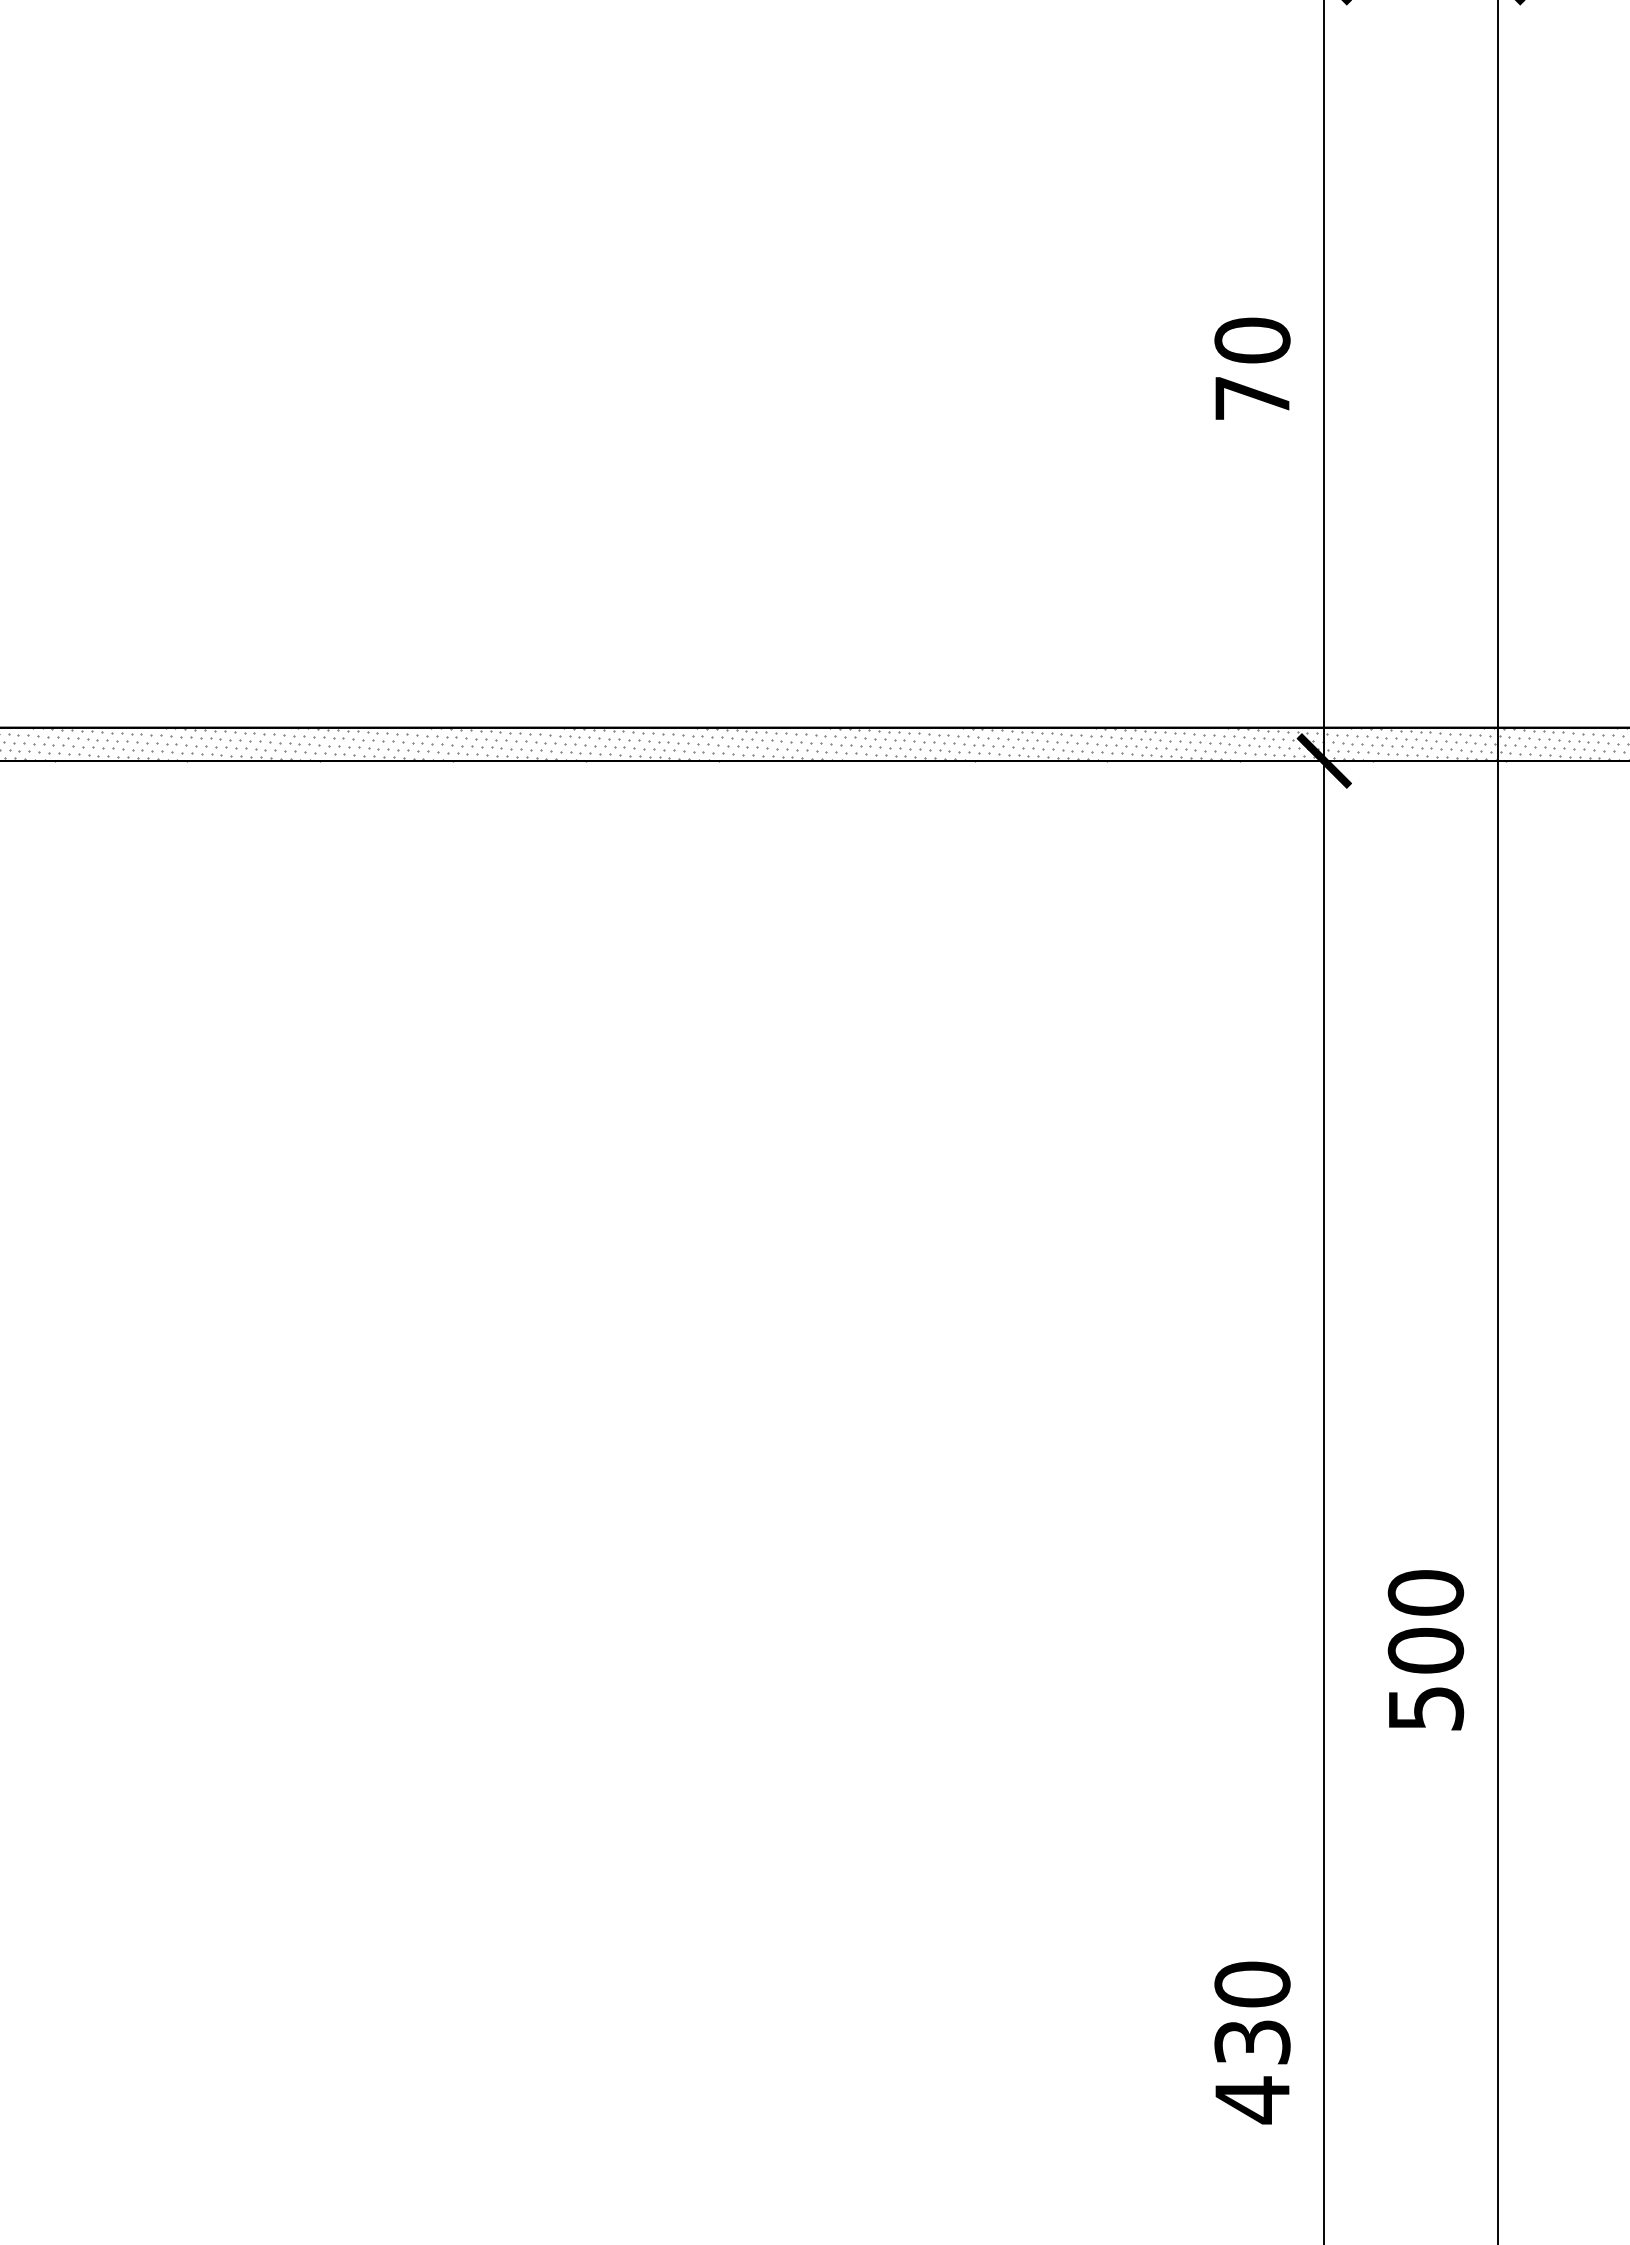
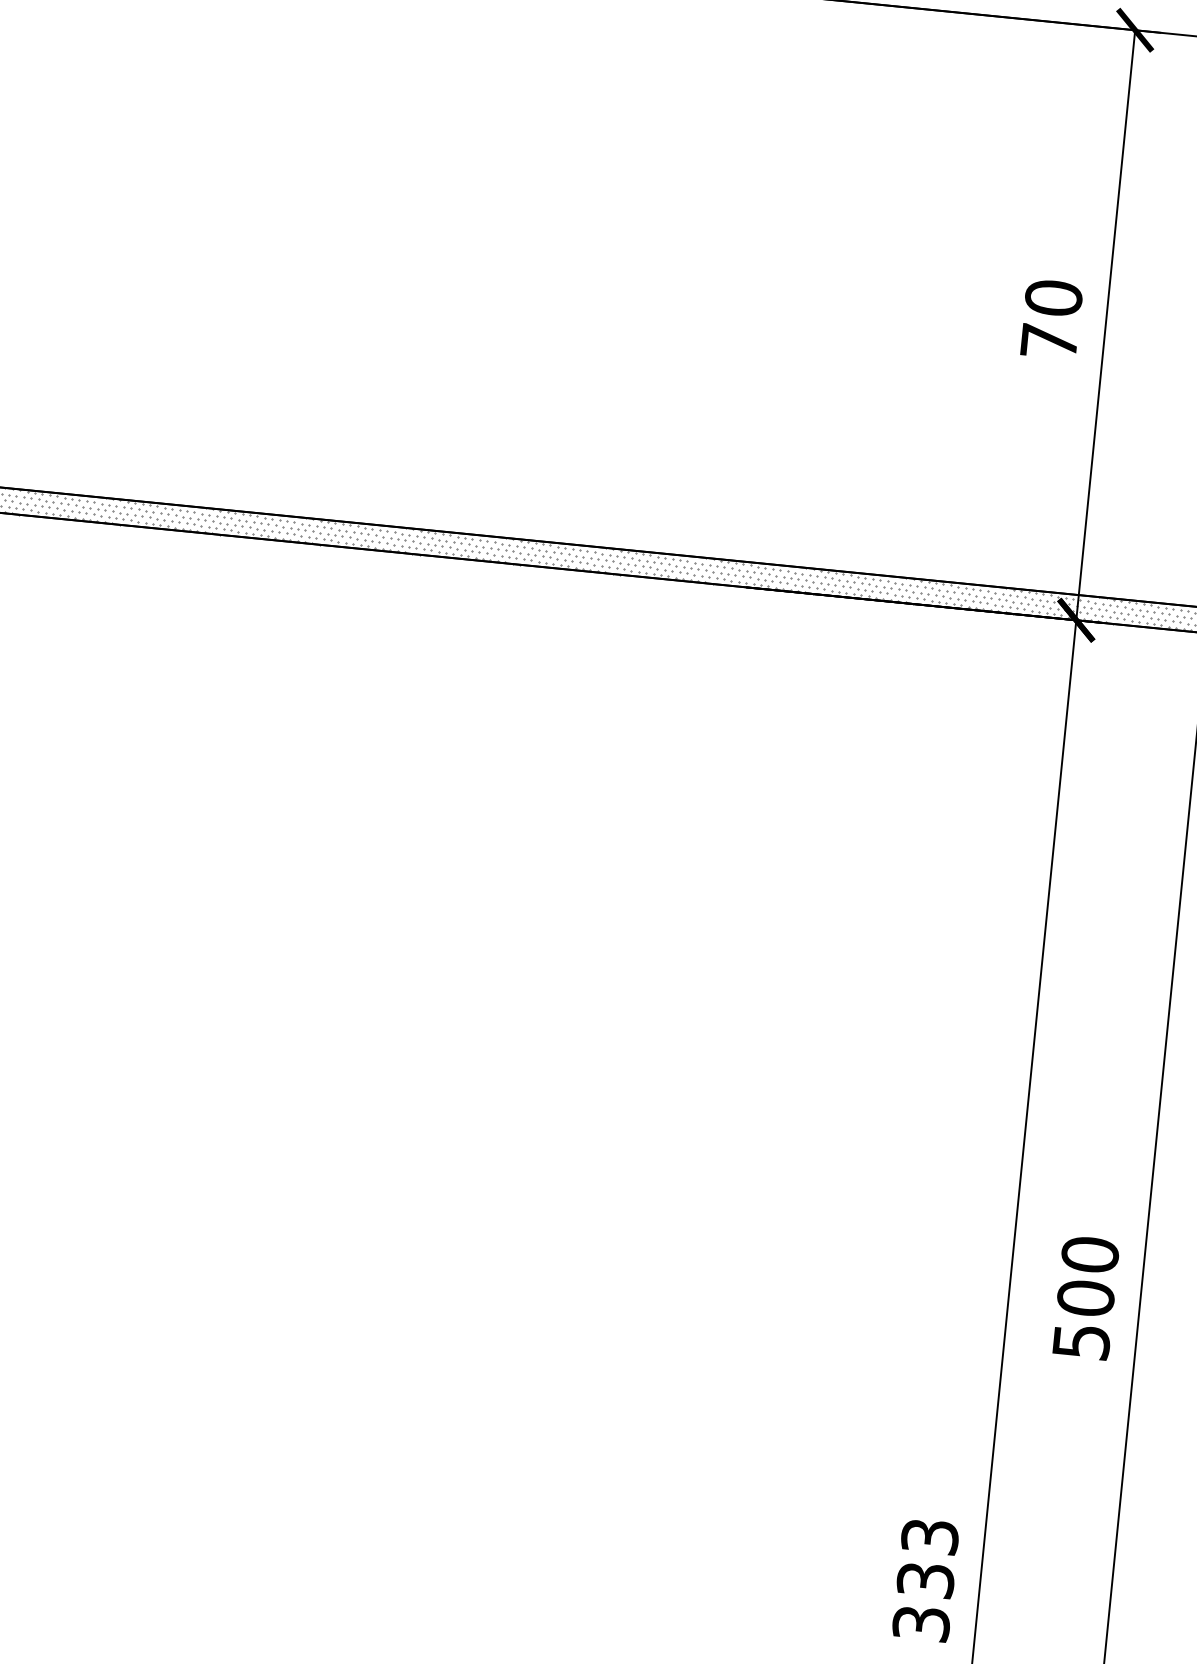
text: (1252, 2042) -> (925, 1580), 430 -> 333

